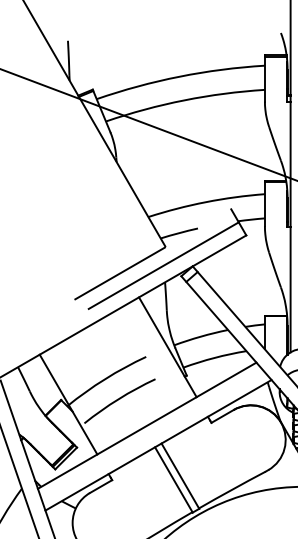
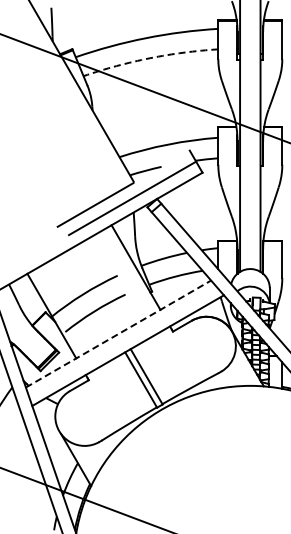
arc: (184, 100) -> (150, 58), solid -> dashed
line: (147, 426) -> (118, 334), solid -> dashed

